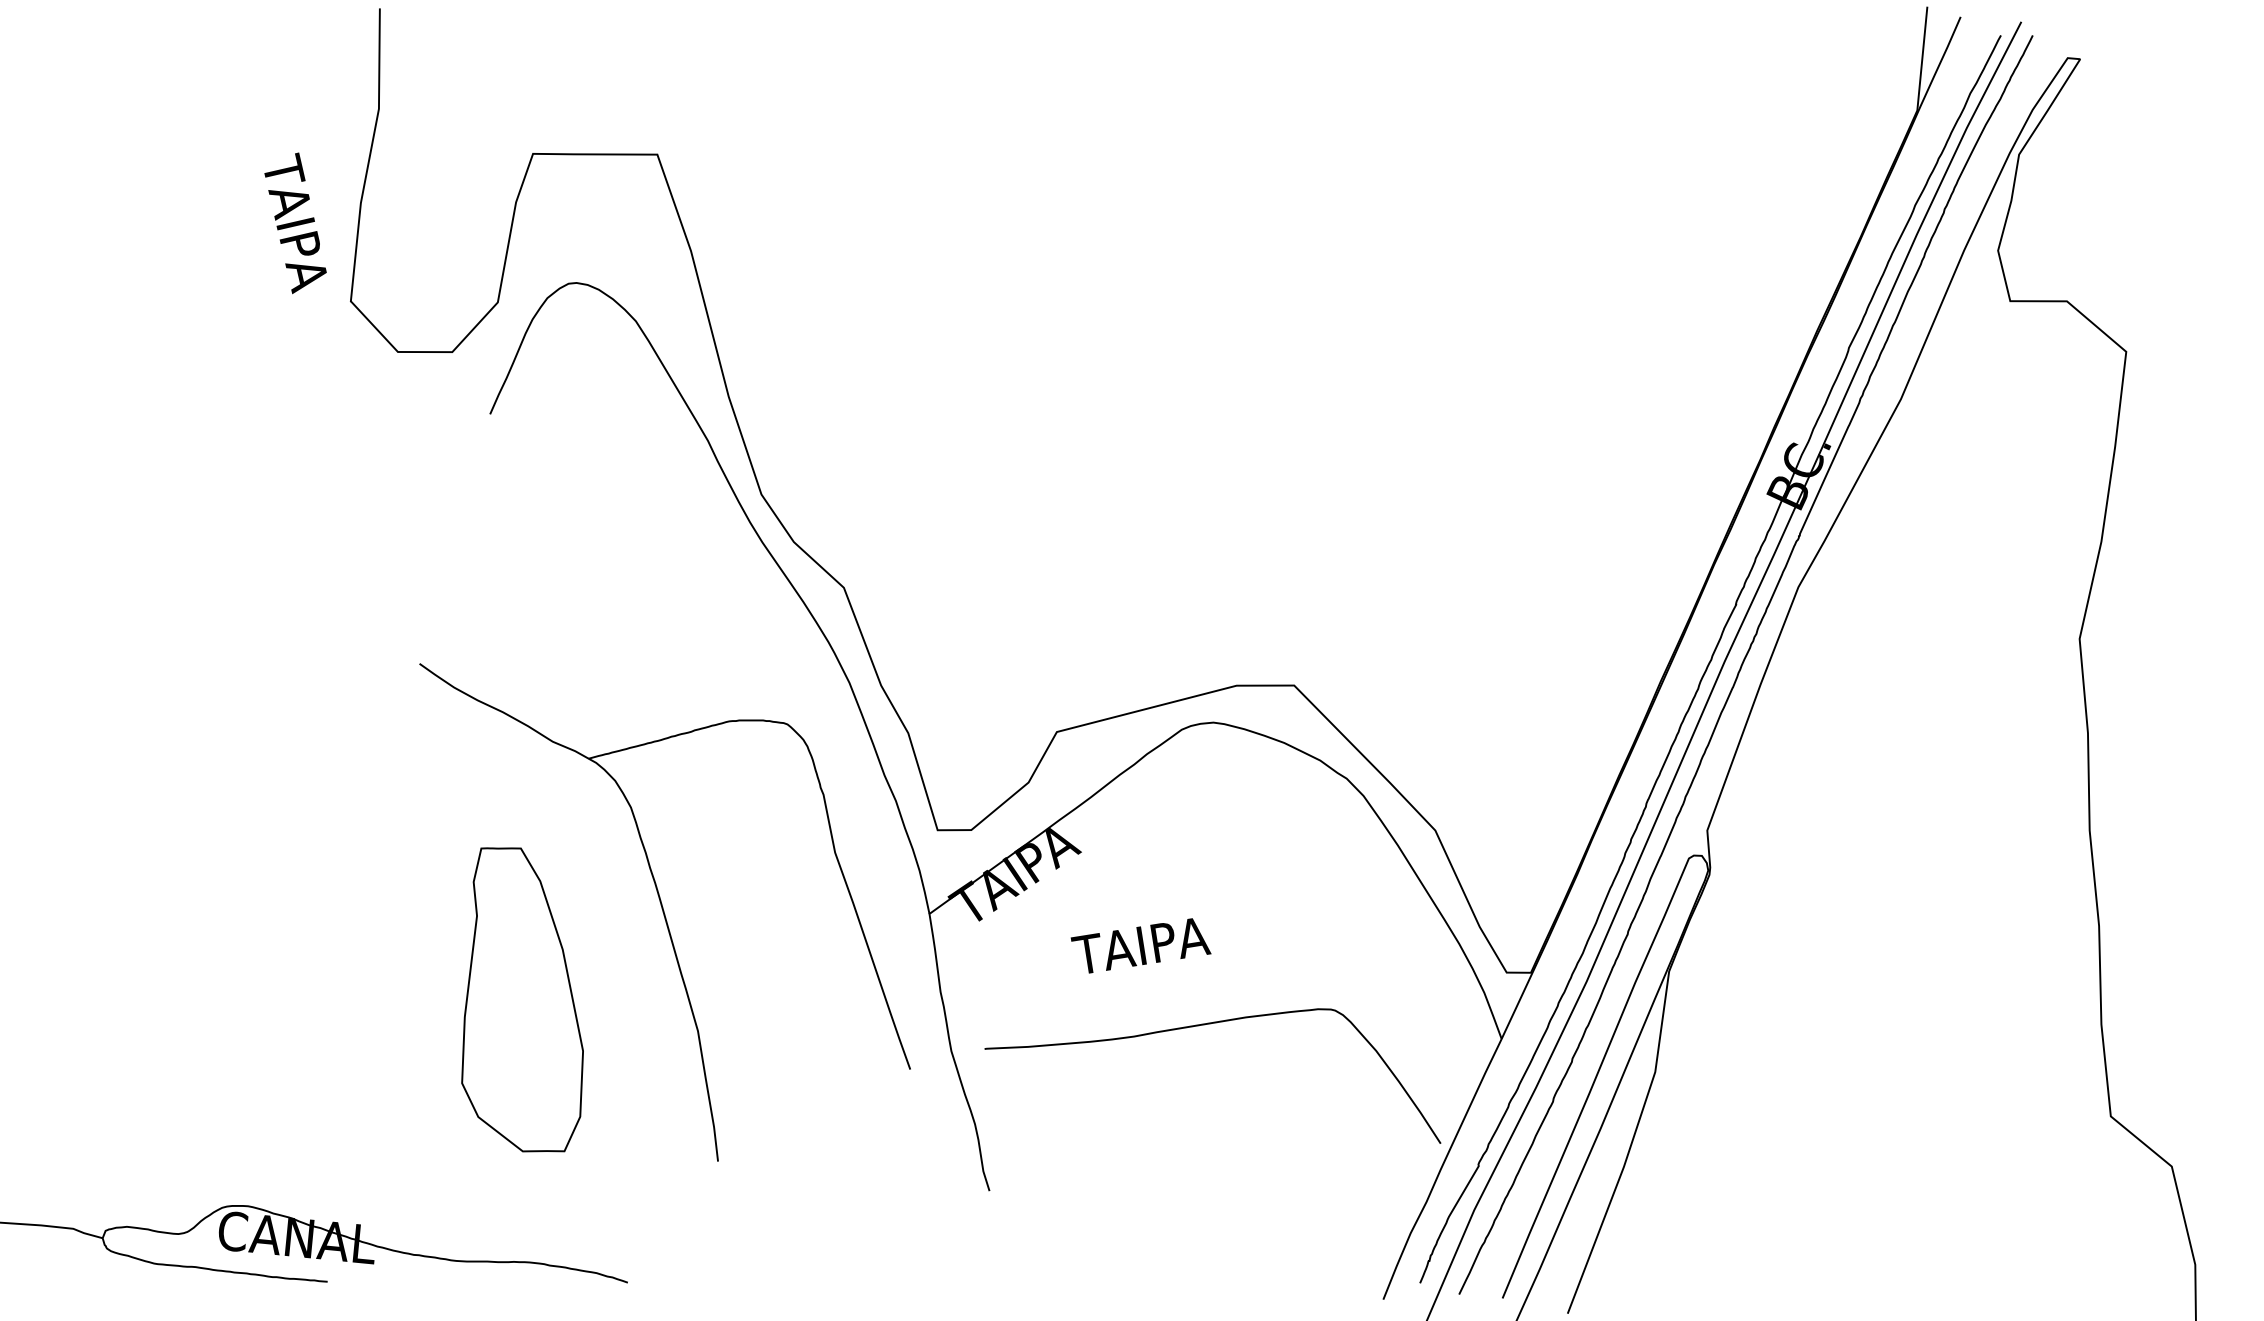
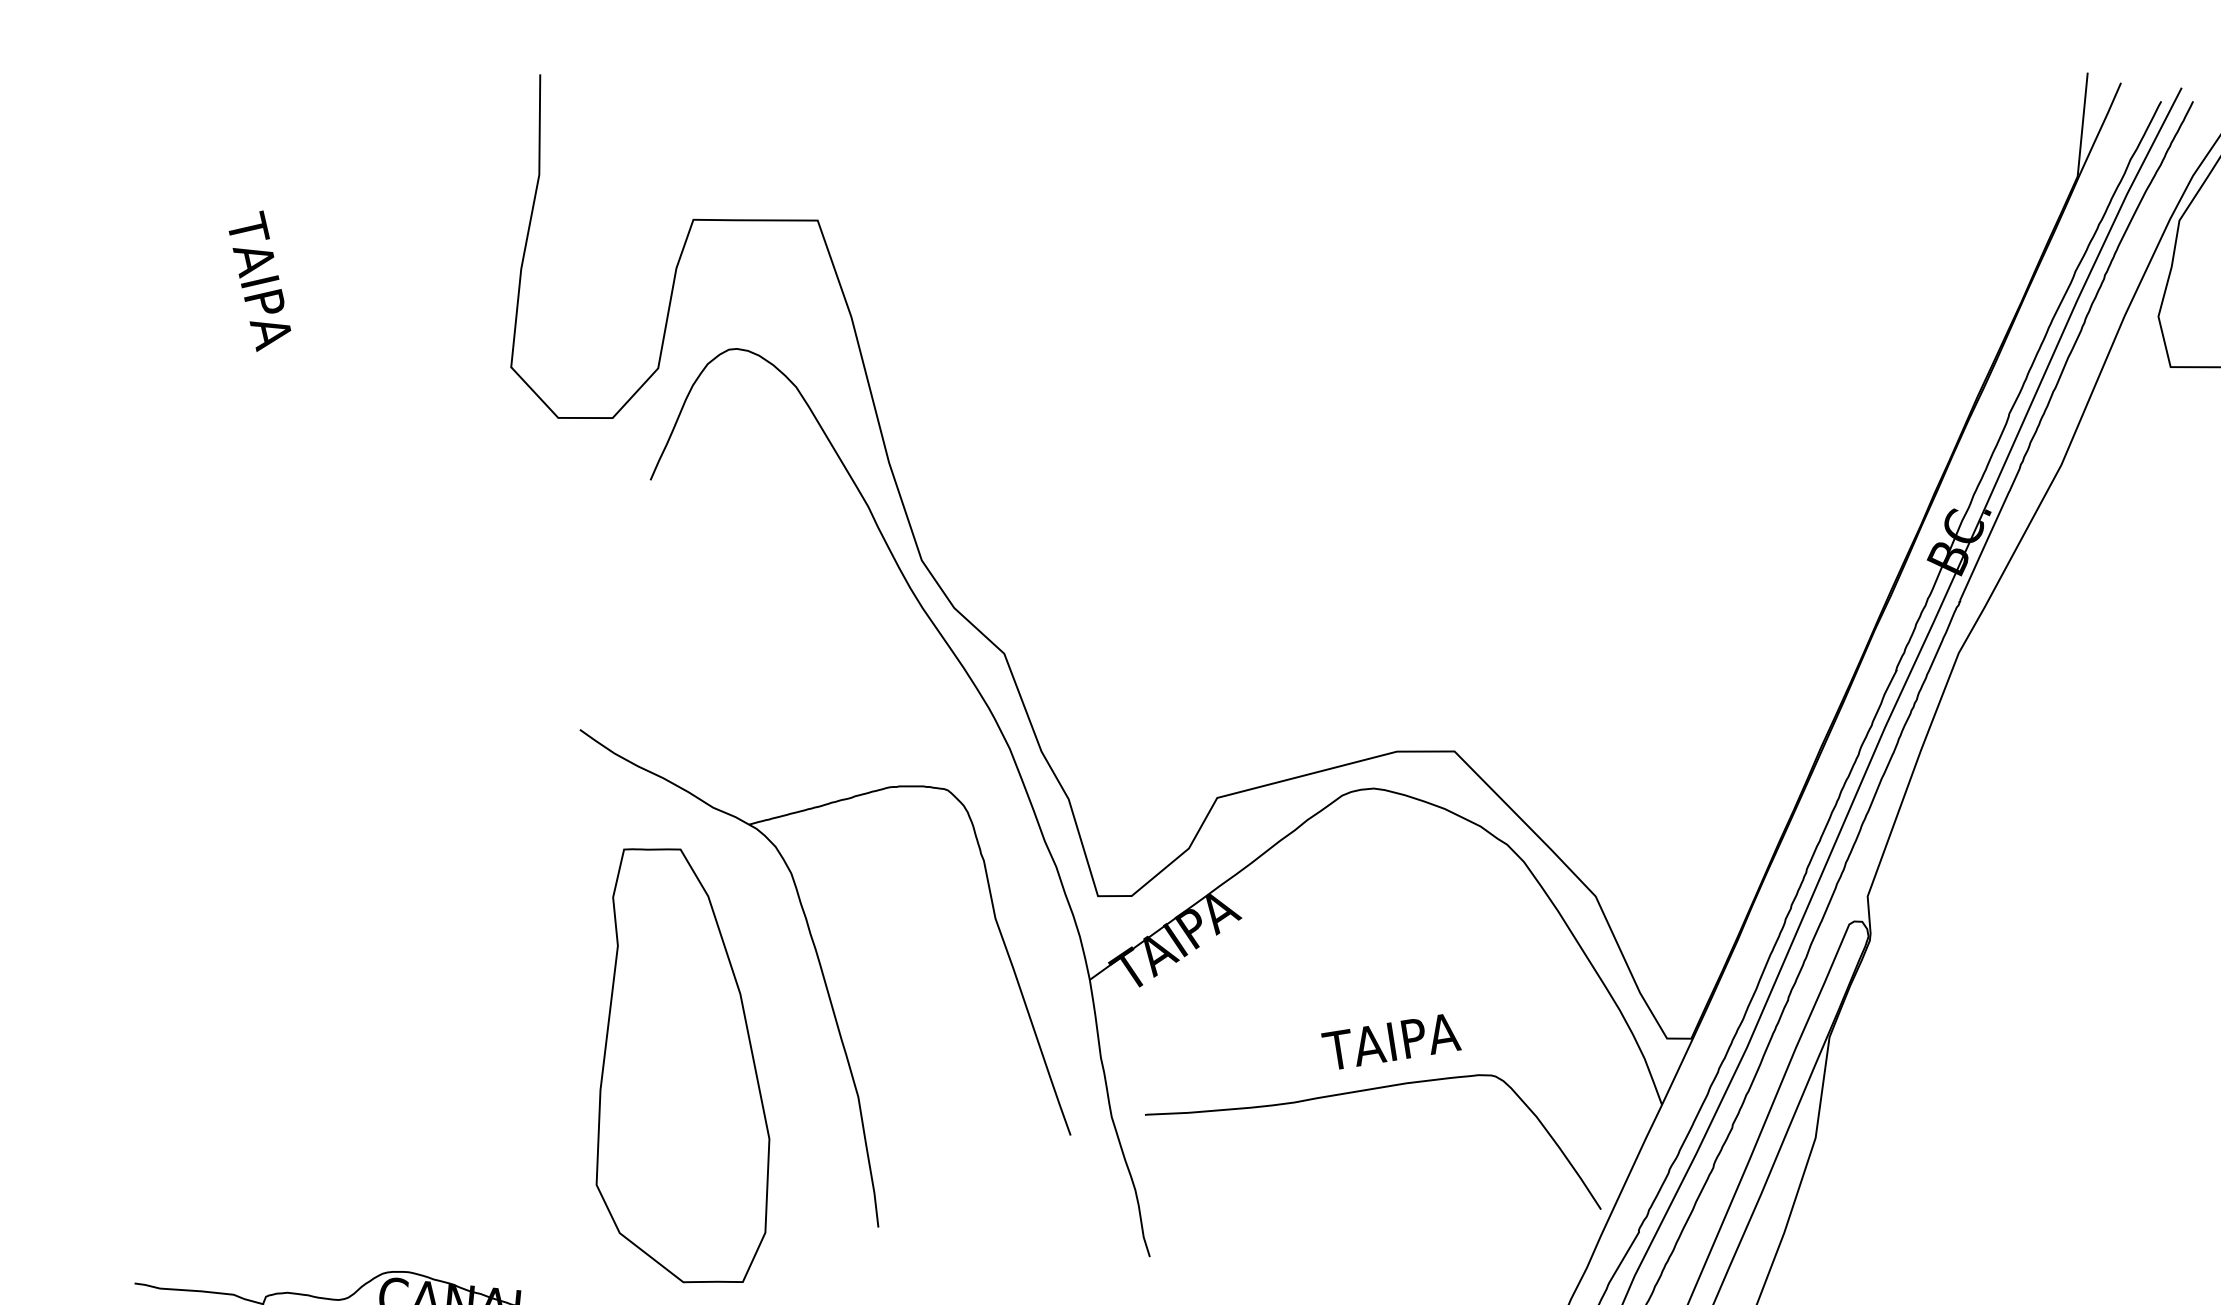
text: (295, 223) -> (259, 281), moved
text: (1140, 945) -> (1390, 1041), moved
part: (522, 999) -> (682, 1065), size x1.43

